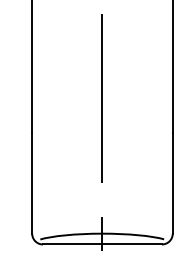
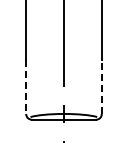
line: (172, 182) -> (101, 86), solid -> dashed
line: (32, 184) -> (26, 87), solid -> dashed

